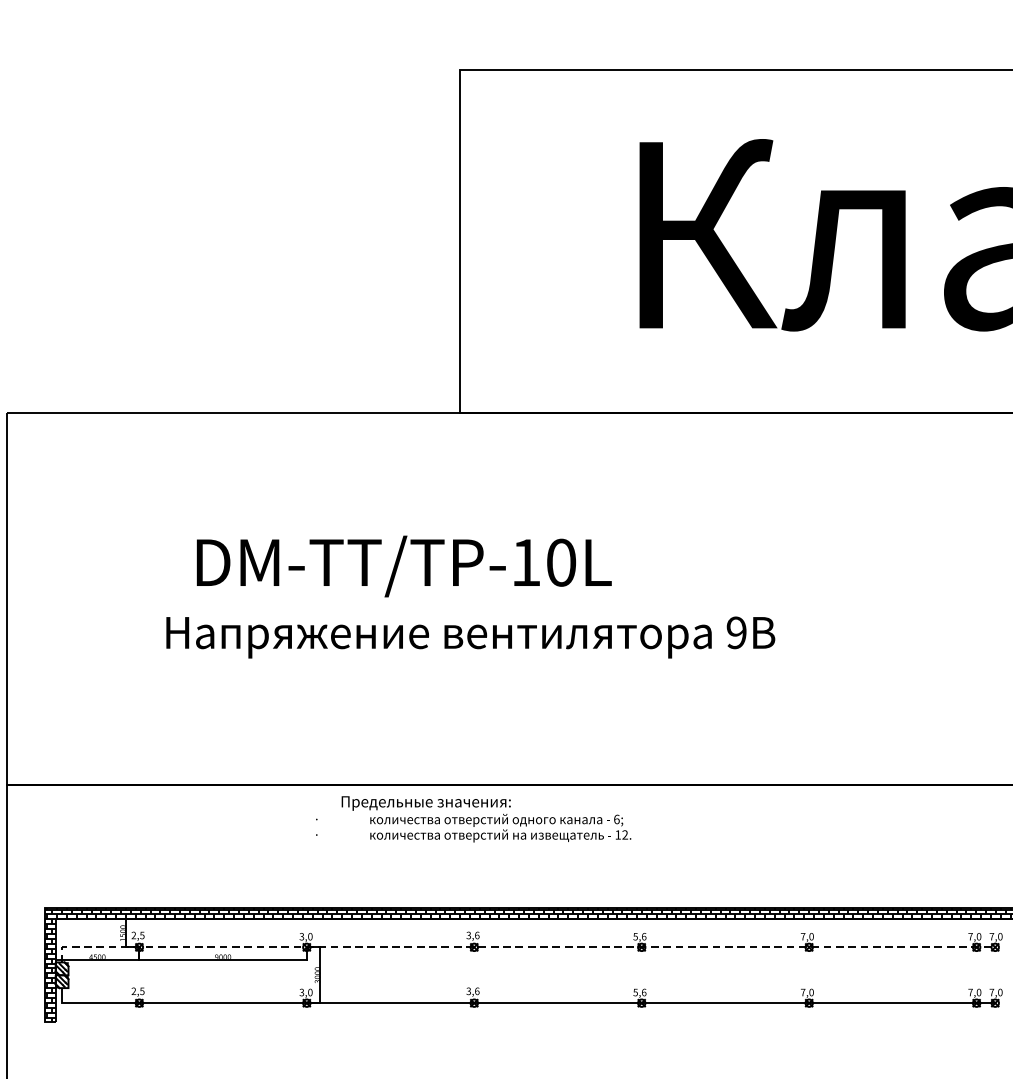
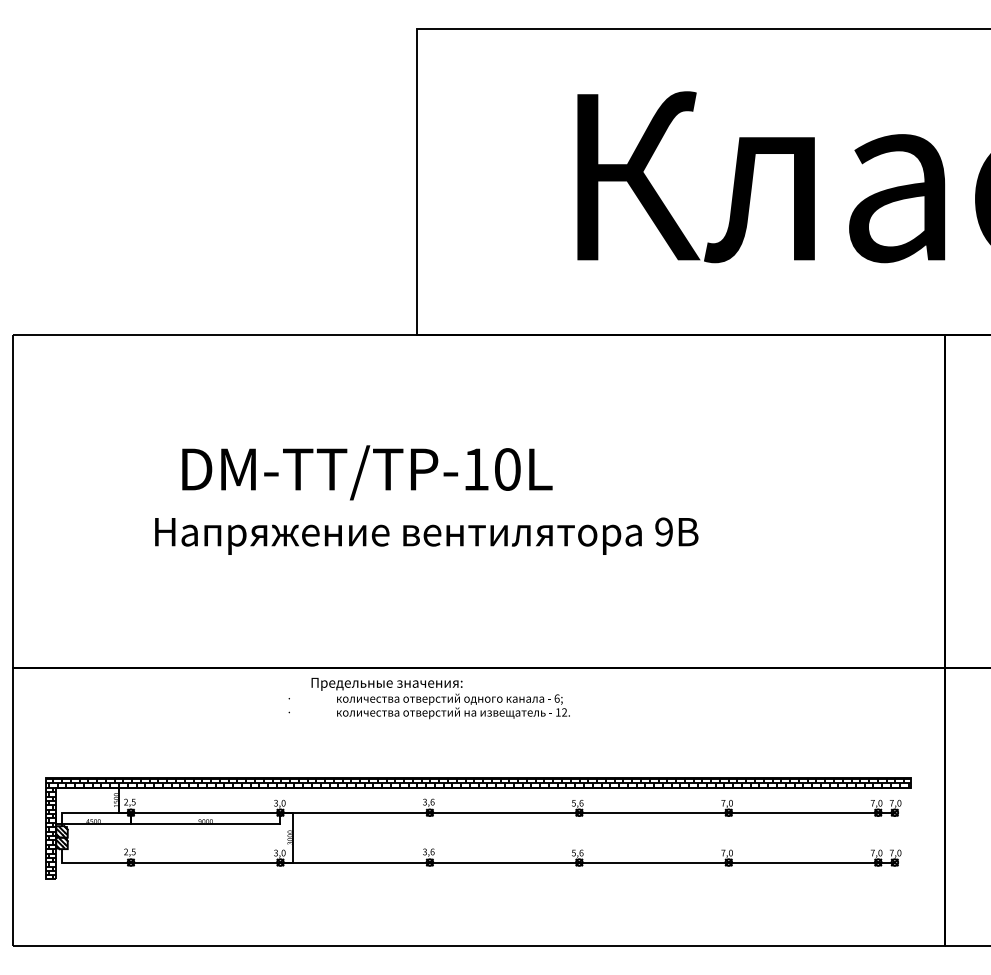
line: (519, 947) -> (470, 812), dashed -> solid

